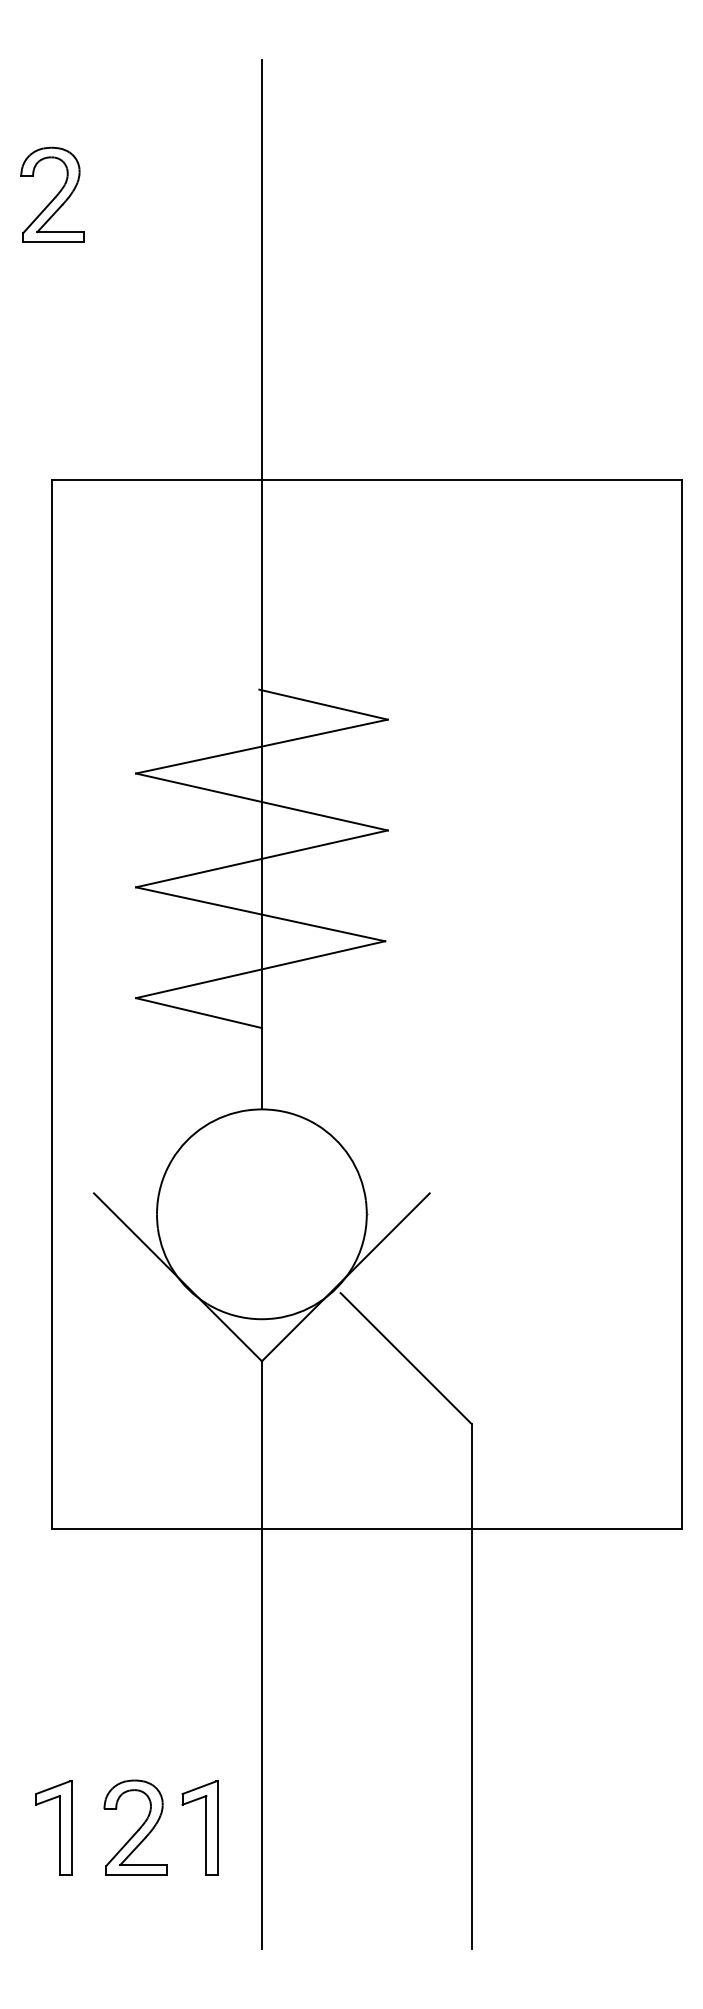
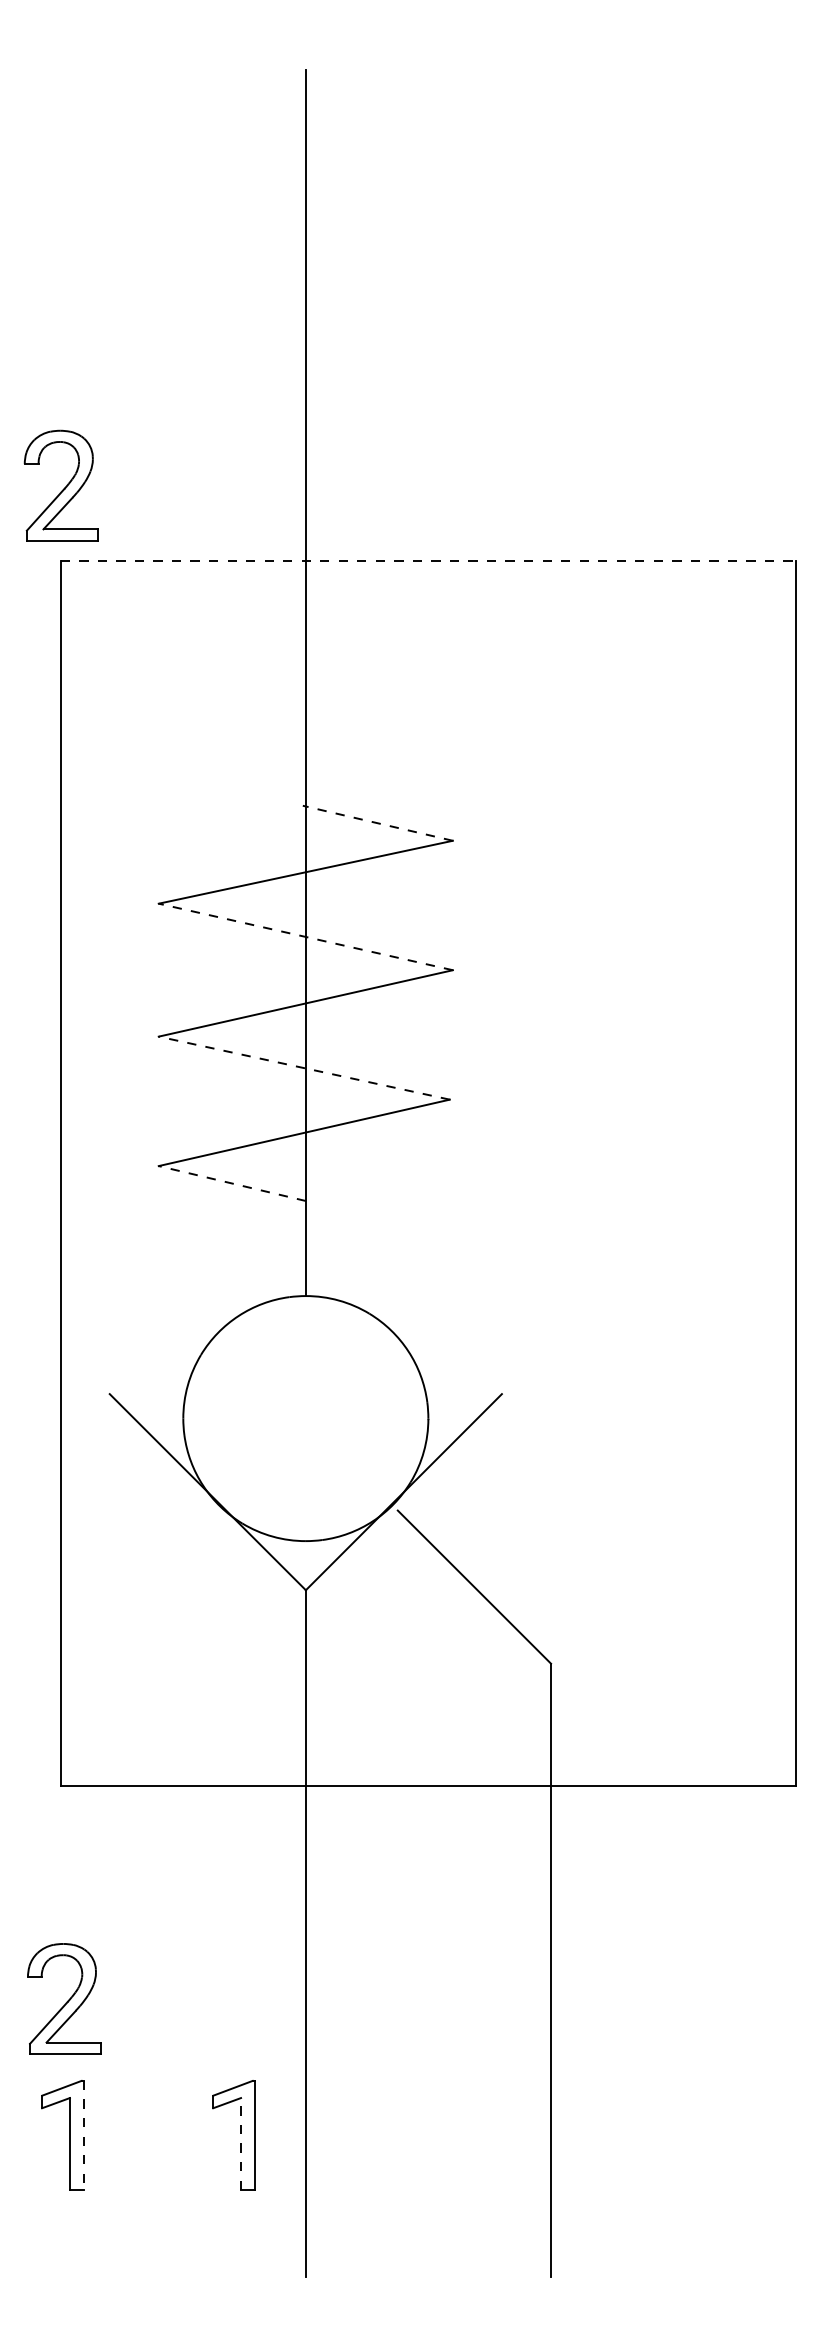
part: (51, 194) -> (60, 485), moved
line: (366, 479) -> (428, 560), solid -> dashed
line: (323, 704) -> (377, 823), solid -> dashed
line: (261, 801) -> (305, 936), solid -> dashed
line: (260, 914) -> (304, 1068), solid -> dashed
line: (199, 1013) -> (232, 1183), solid -> dashed
part: (135, 1827) -> (64, 1998), moved
line: (71, 1828) -> (83, 2135), solid -> dashed
line: (206, 1834) -> (241, 2143), solid -> dashed

